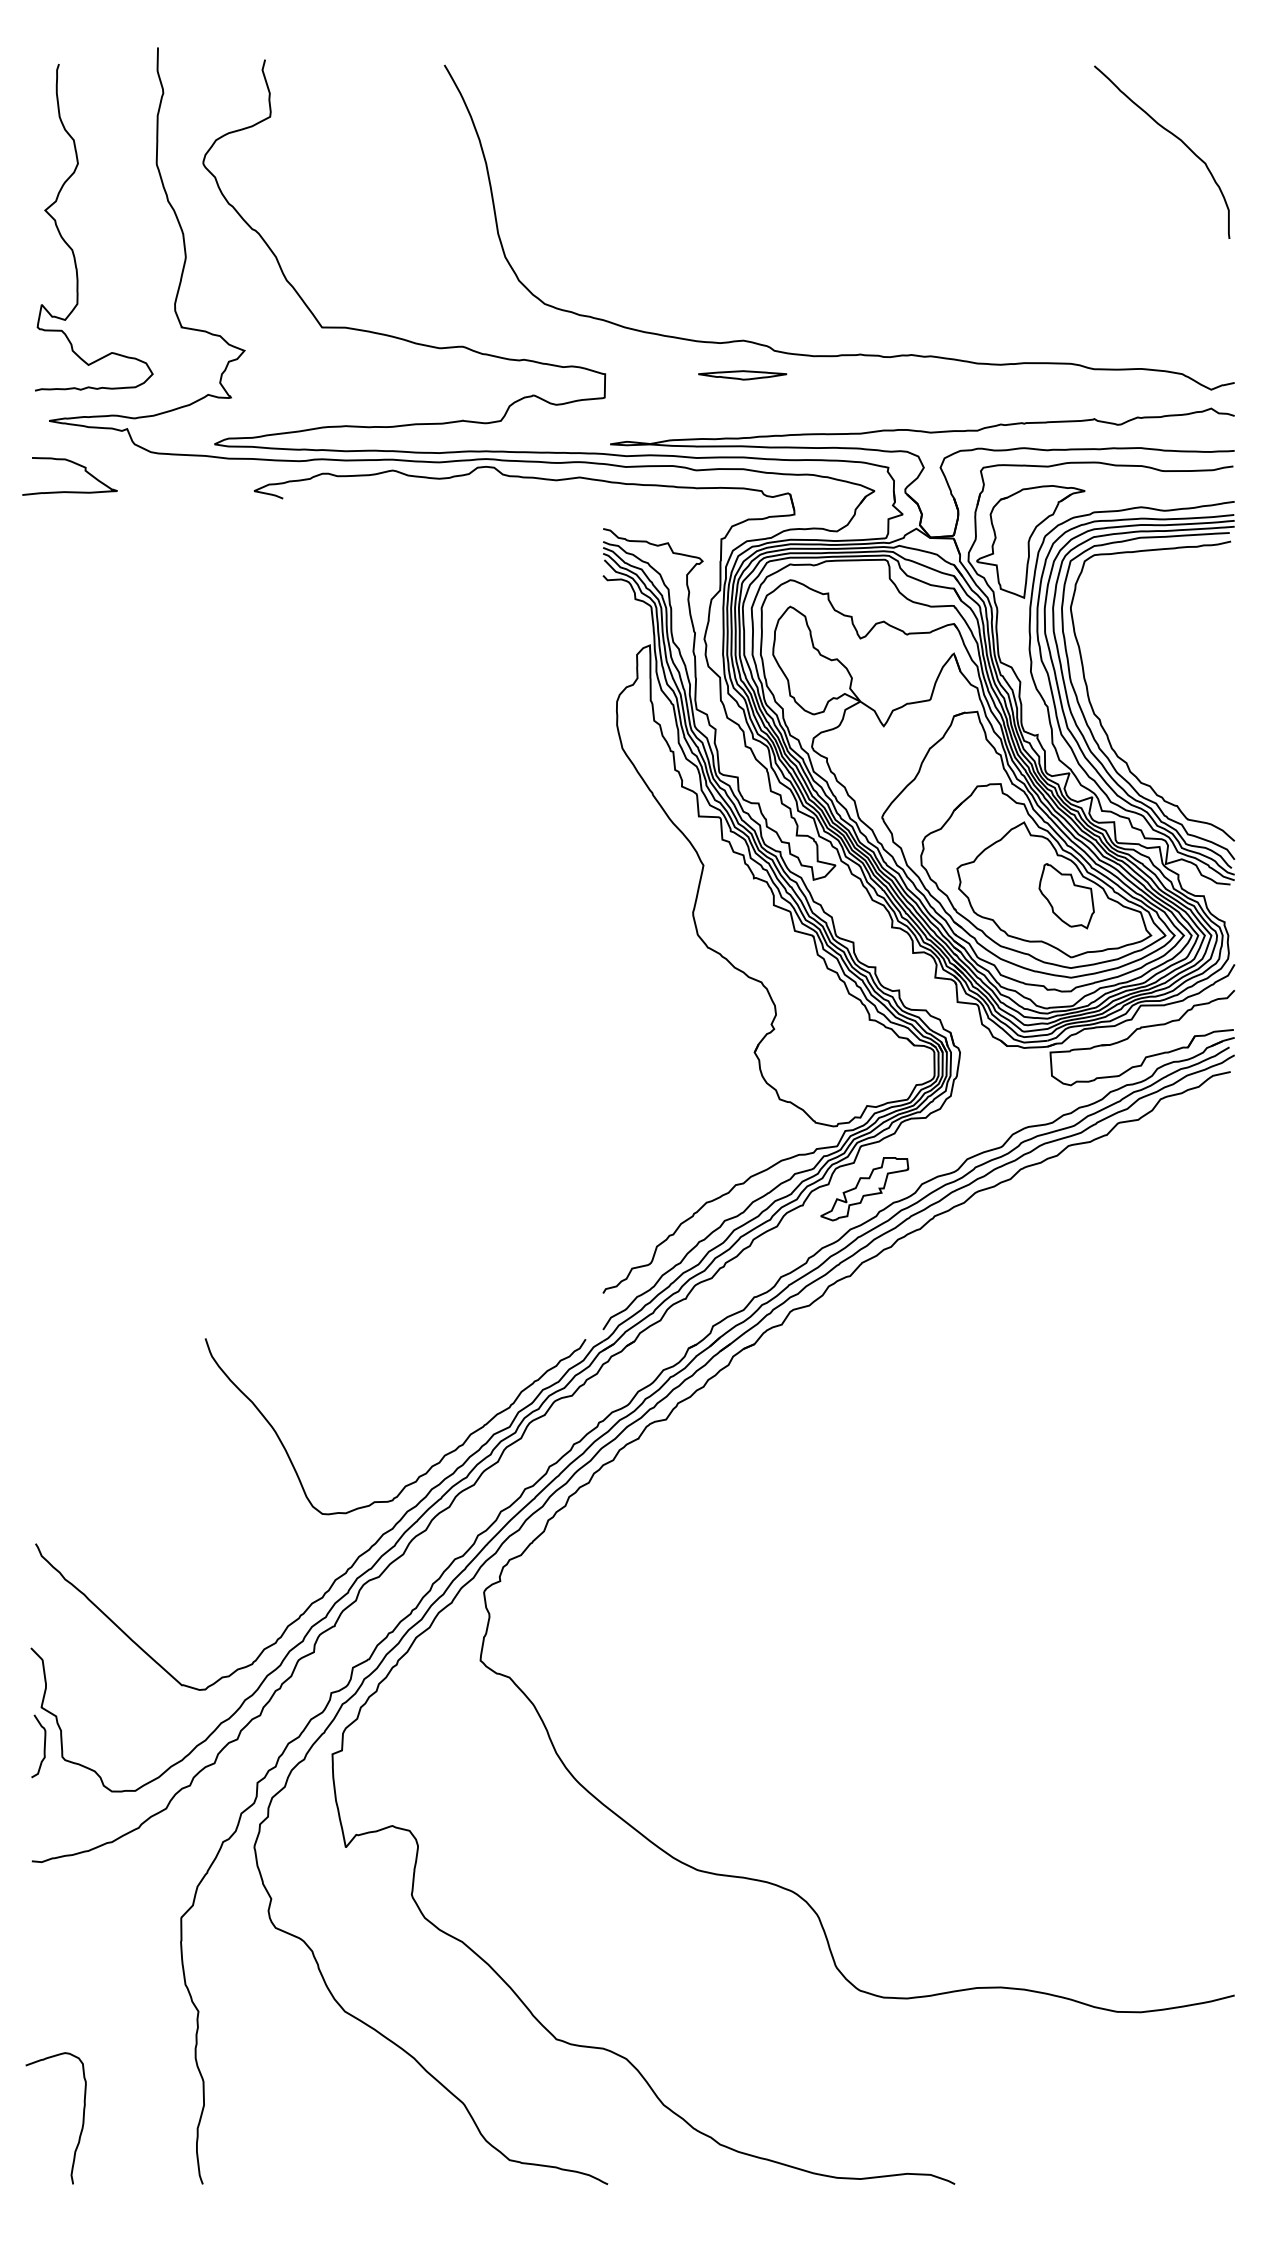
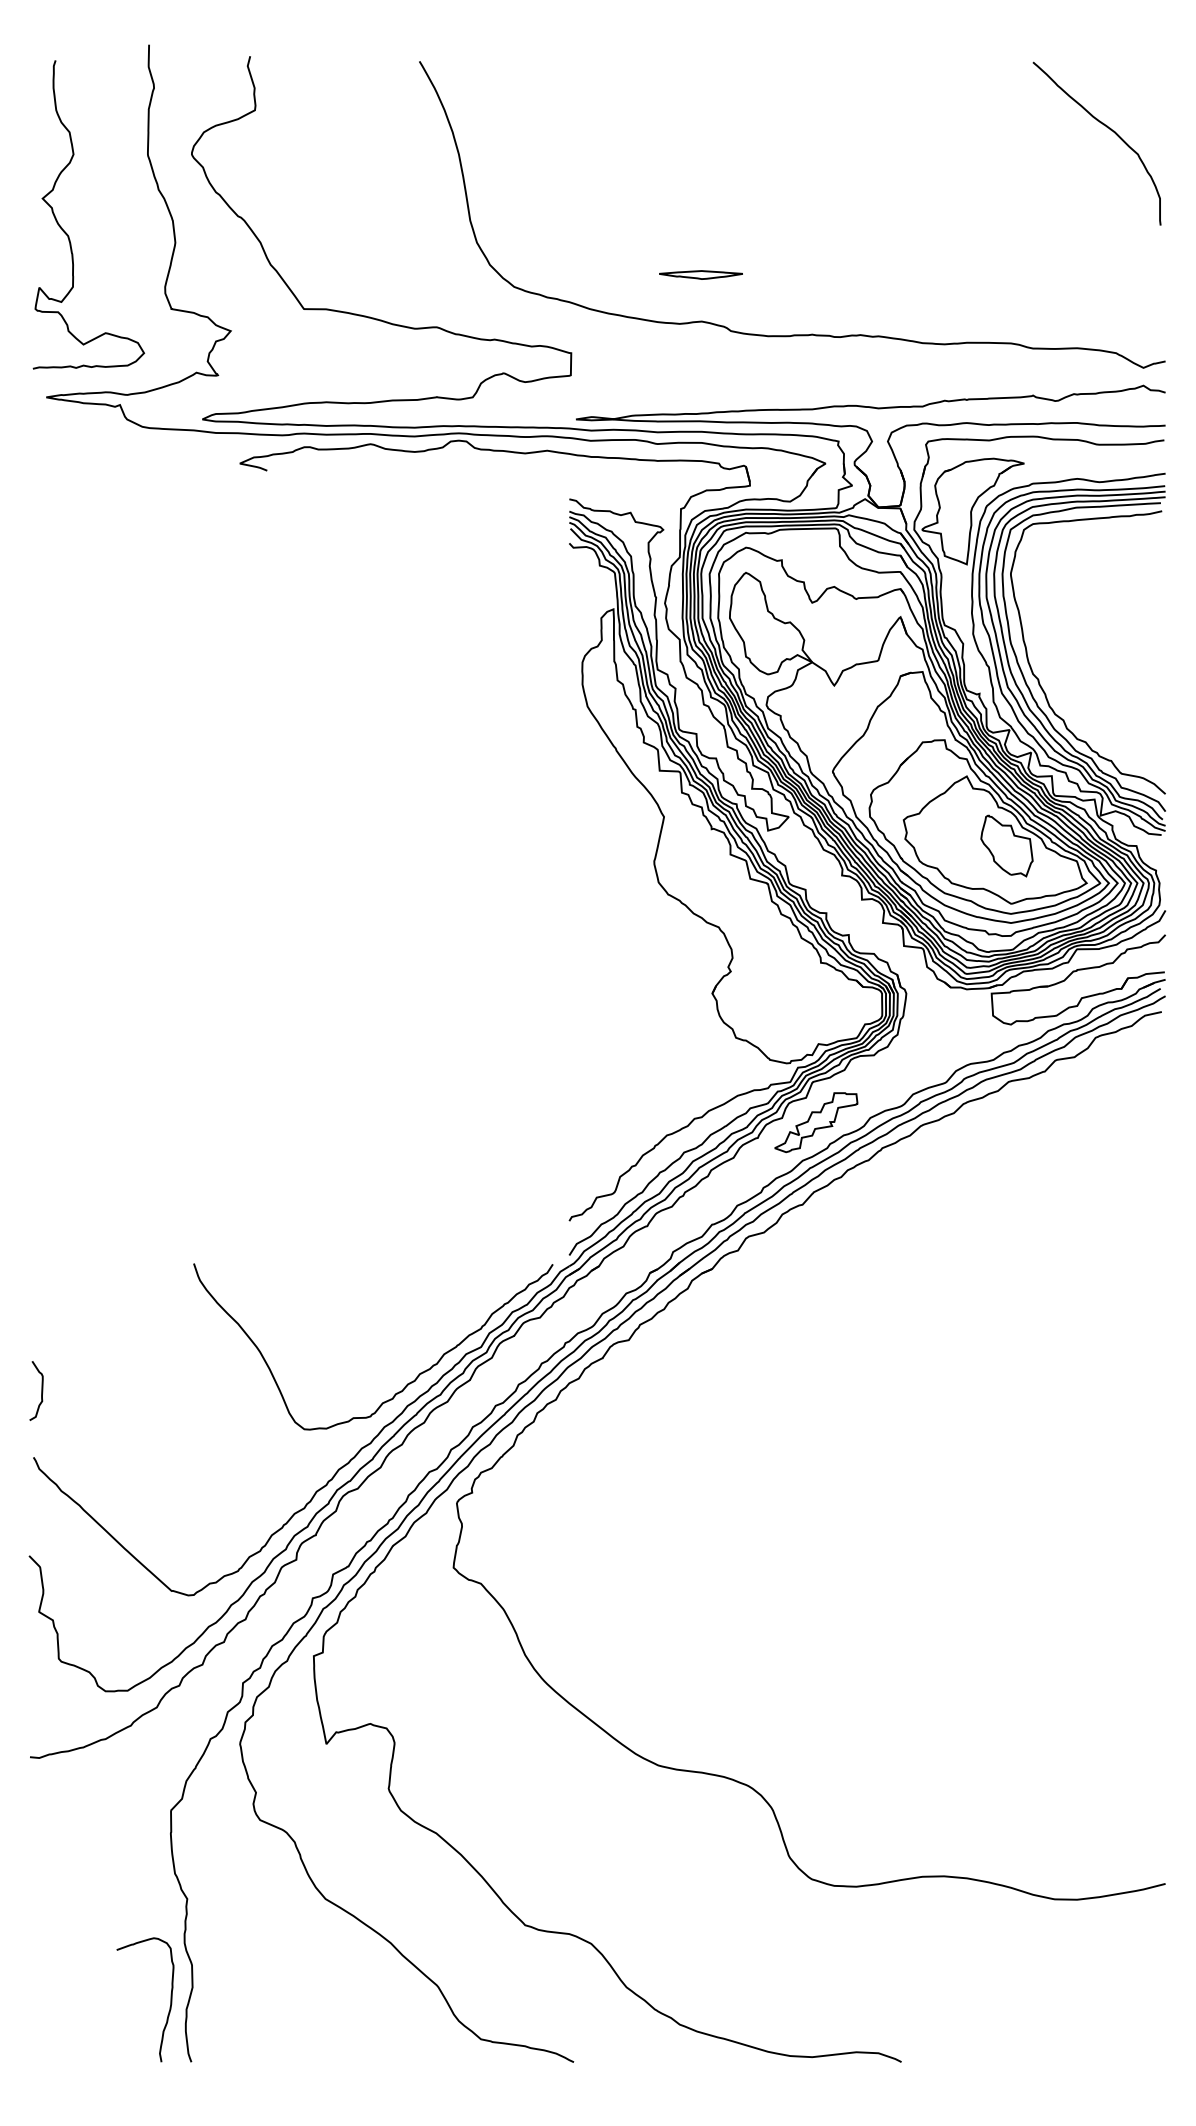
part: (742, 375) -> (700, 275), moved
curve: (75, 464) -> (71, 438), removed
curve: (43, 1747) -> (40, 1392), moved
curve: (82, 2118) -> (170, 2000), moved

